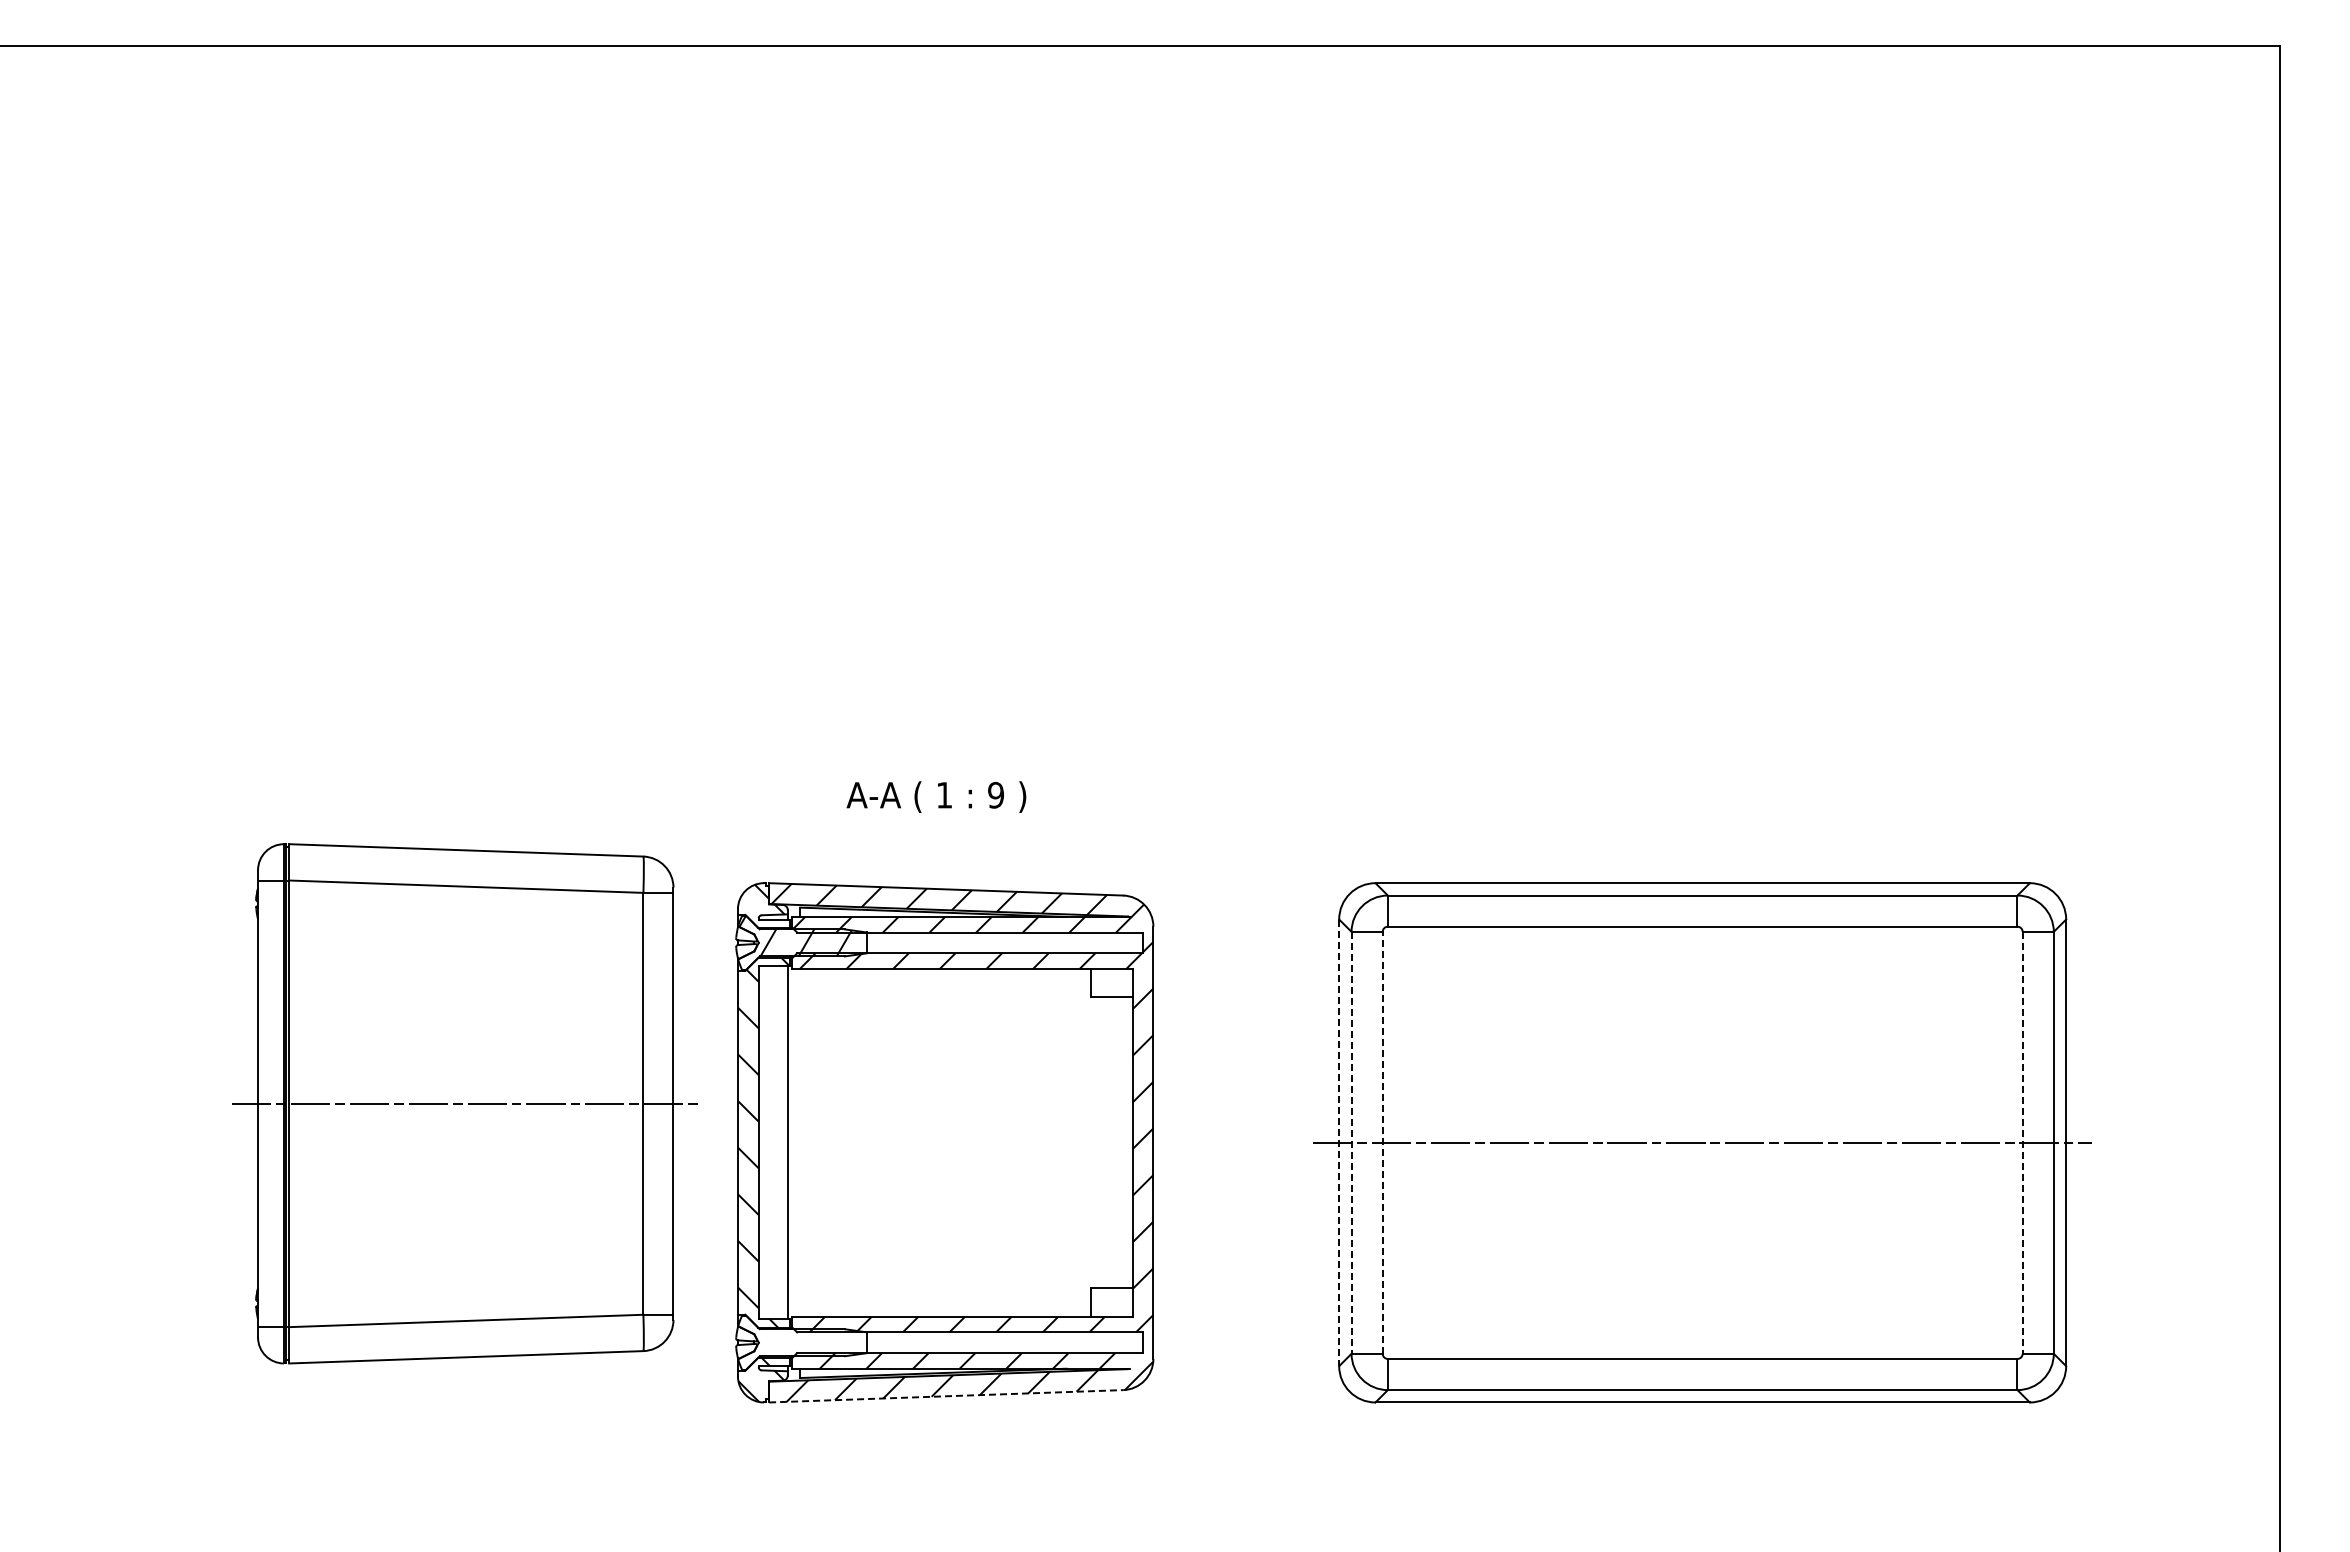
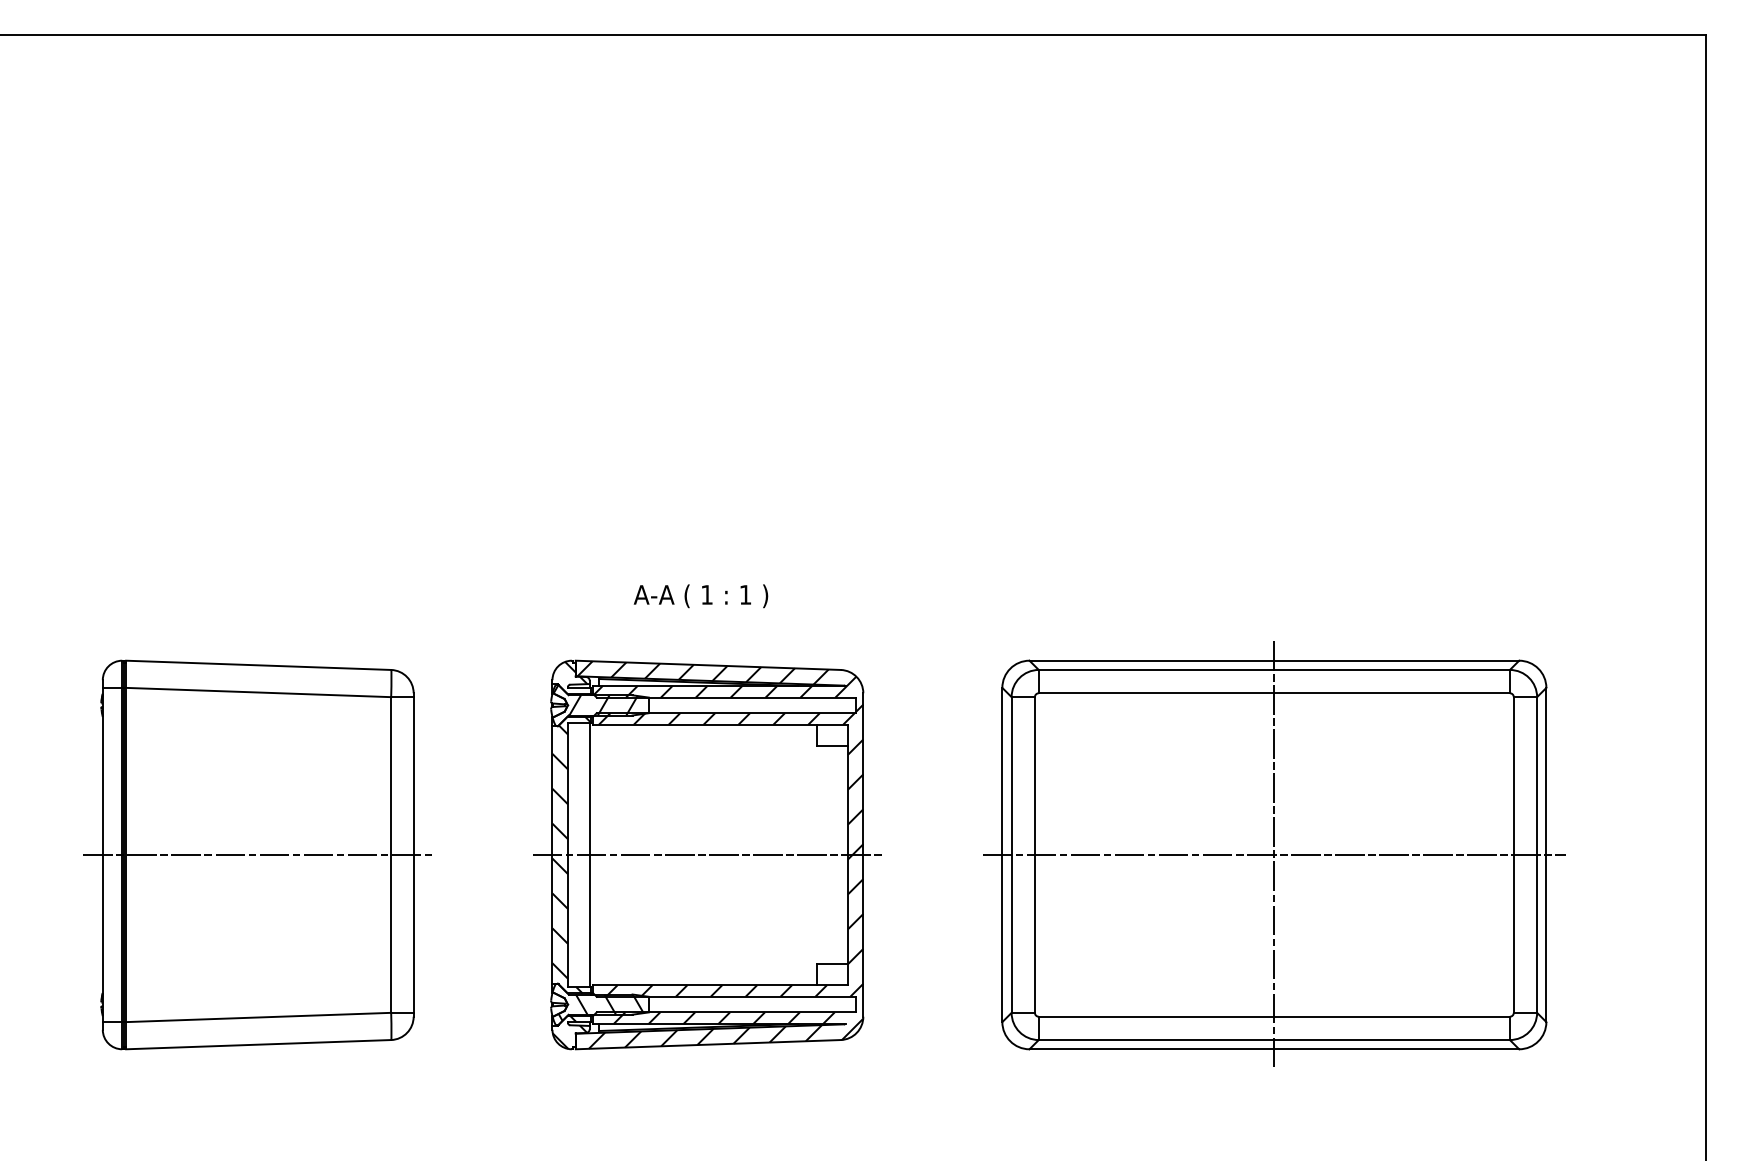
text: (995, 794) -> (745, 594), 9 -> 1
part: (464, 1103) -> (257, 854), moved
line: (945, 1142) -> (707, 854), added
line: (1351, 1142) -> (1011, 854), dashed -> solid
line: (1382, 1142) -> (1034, 854), dashed -> solid
line: (1702, 1142) -> (1274, 854), added
line: (2022, 1142) -> (1513, 854), dashed -> solid
line: (1339, 1143) -> (1002, 855), dashed -> solid
hatch: (802, 1346) -> (600, 1007), added
line: (946, 1396) -> (708, 1044), dashed -> solid

